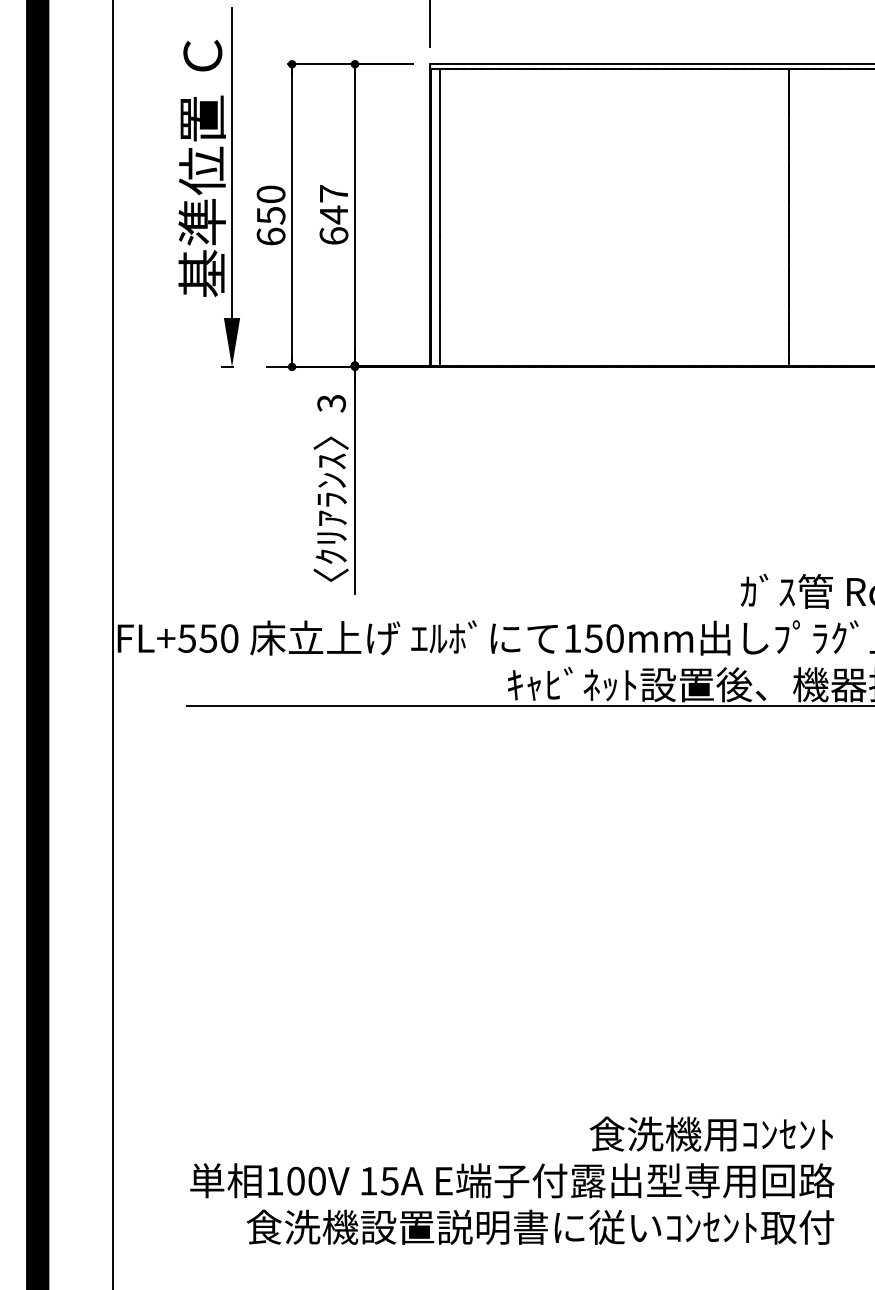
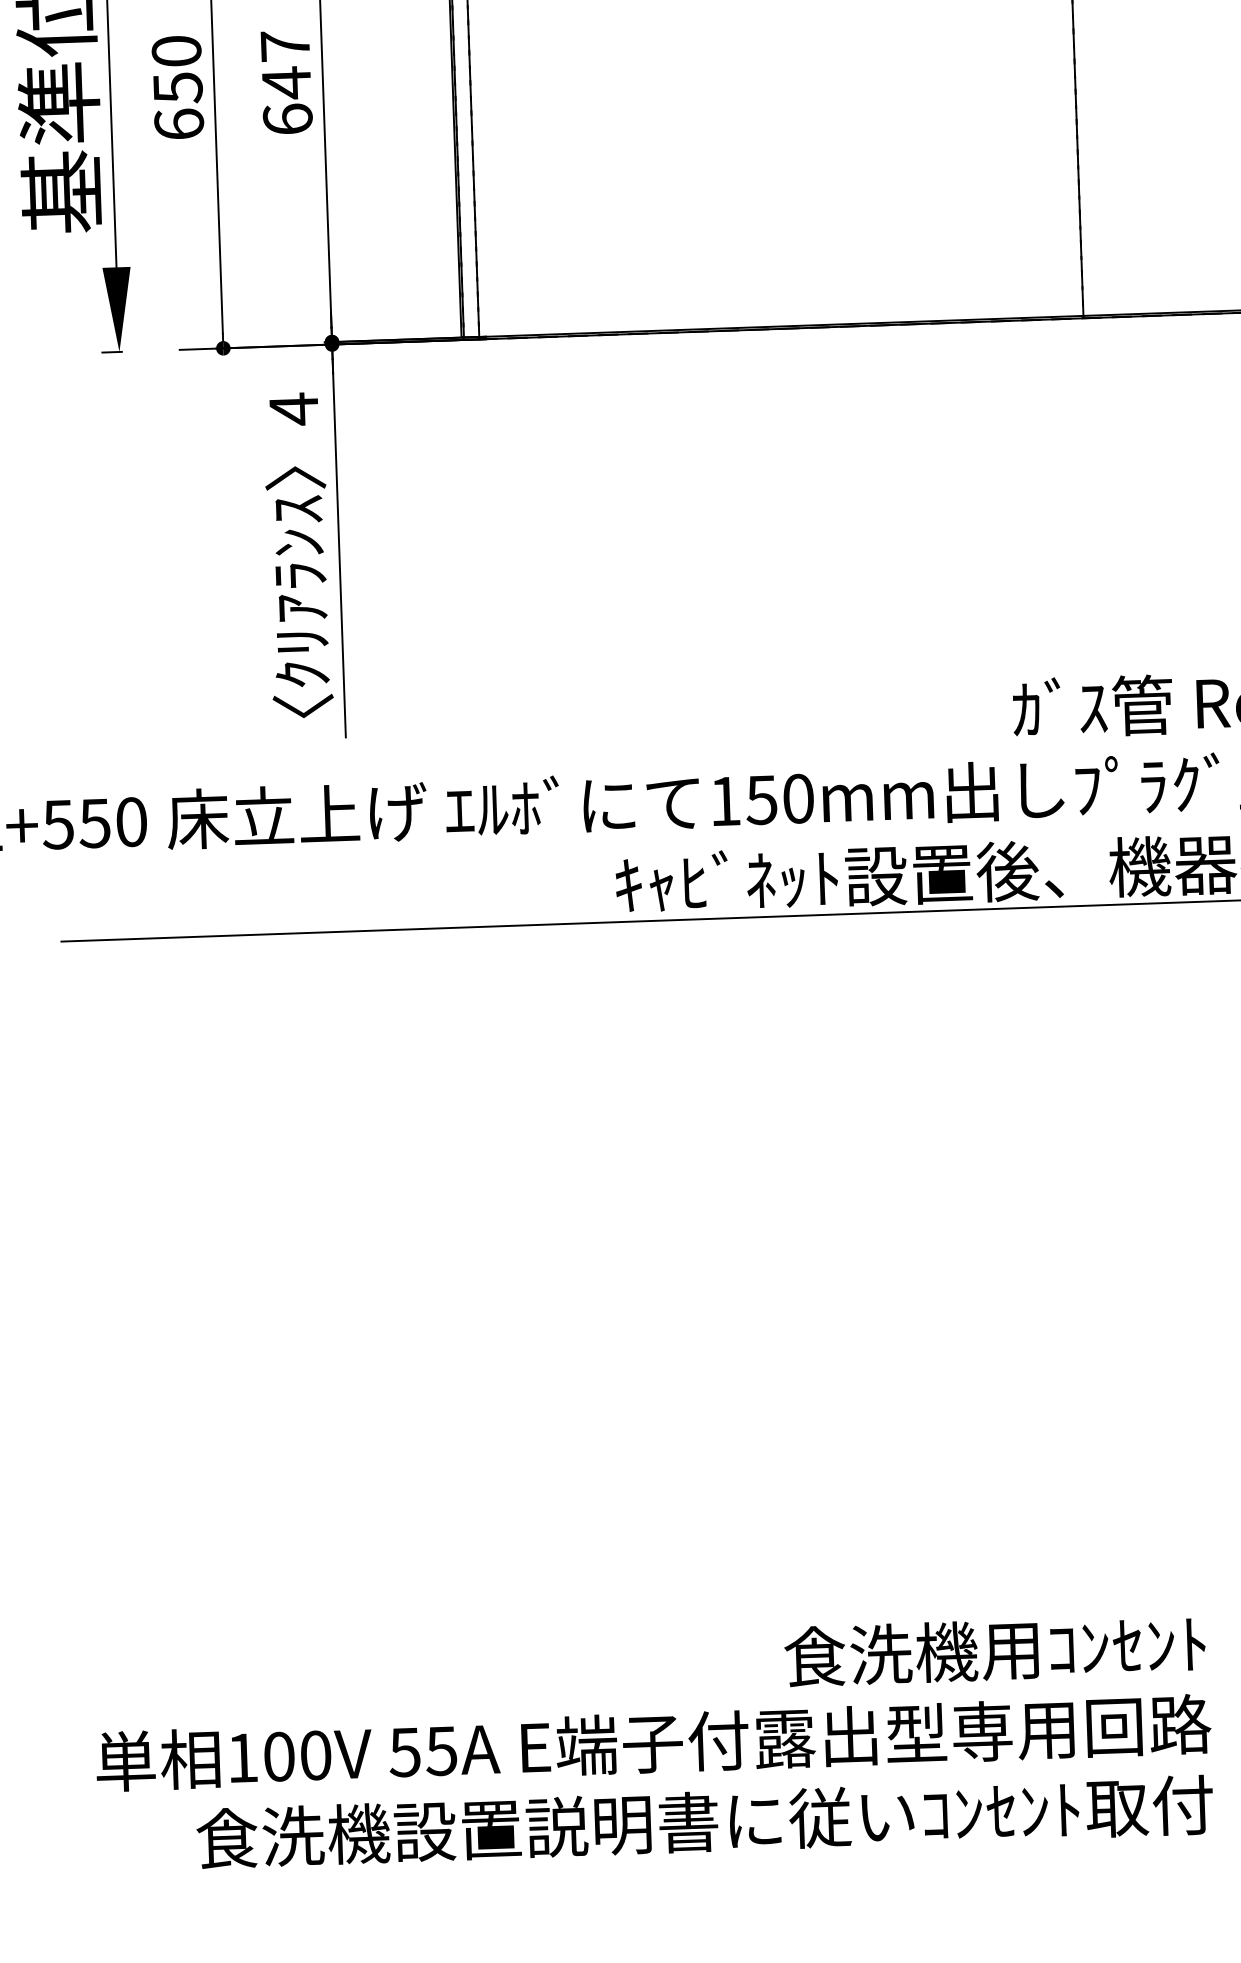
text: (331, 403) -> (293, 409), 3 -> 4
text: (368, 1181) -> (404, 1752), 15A -> 55A

